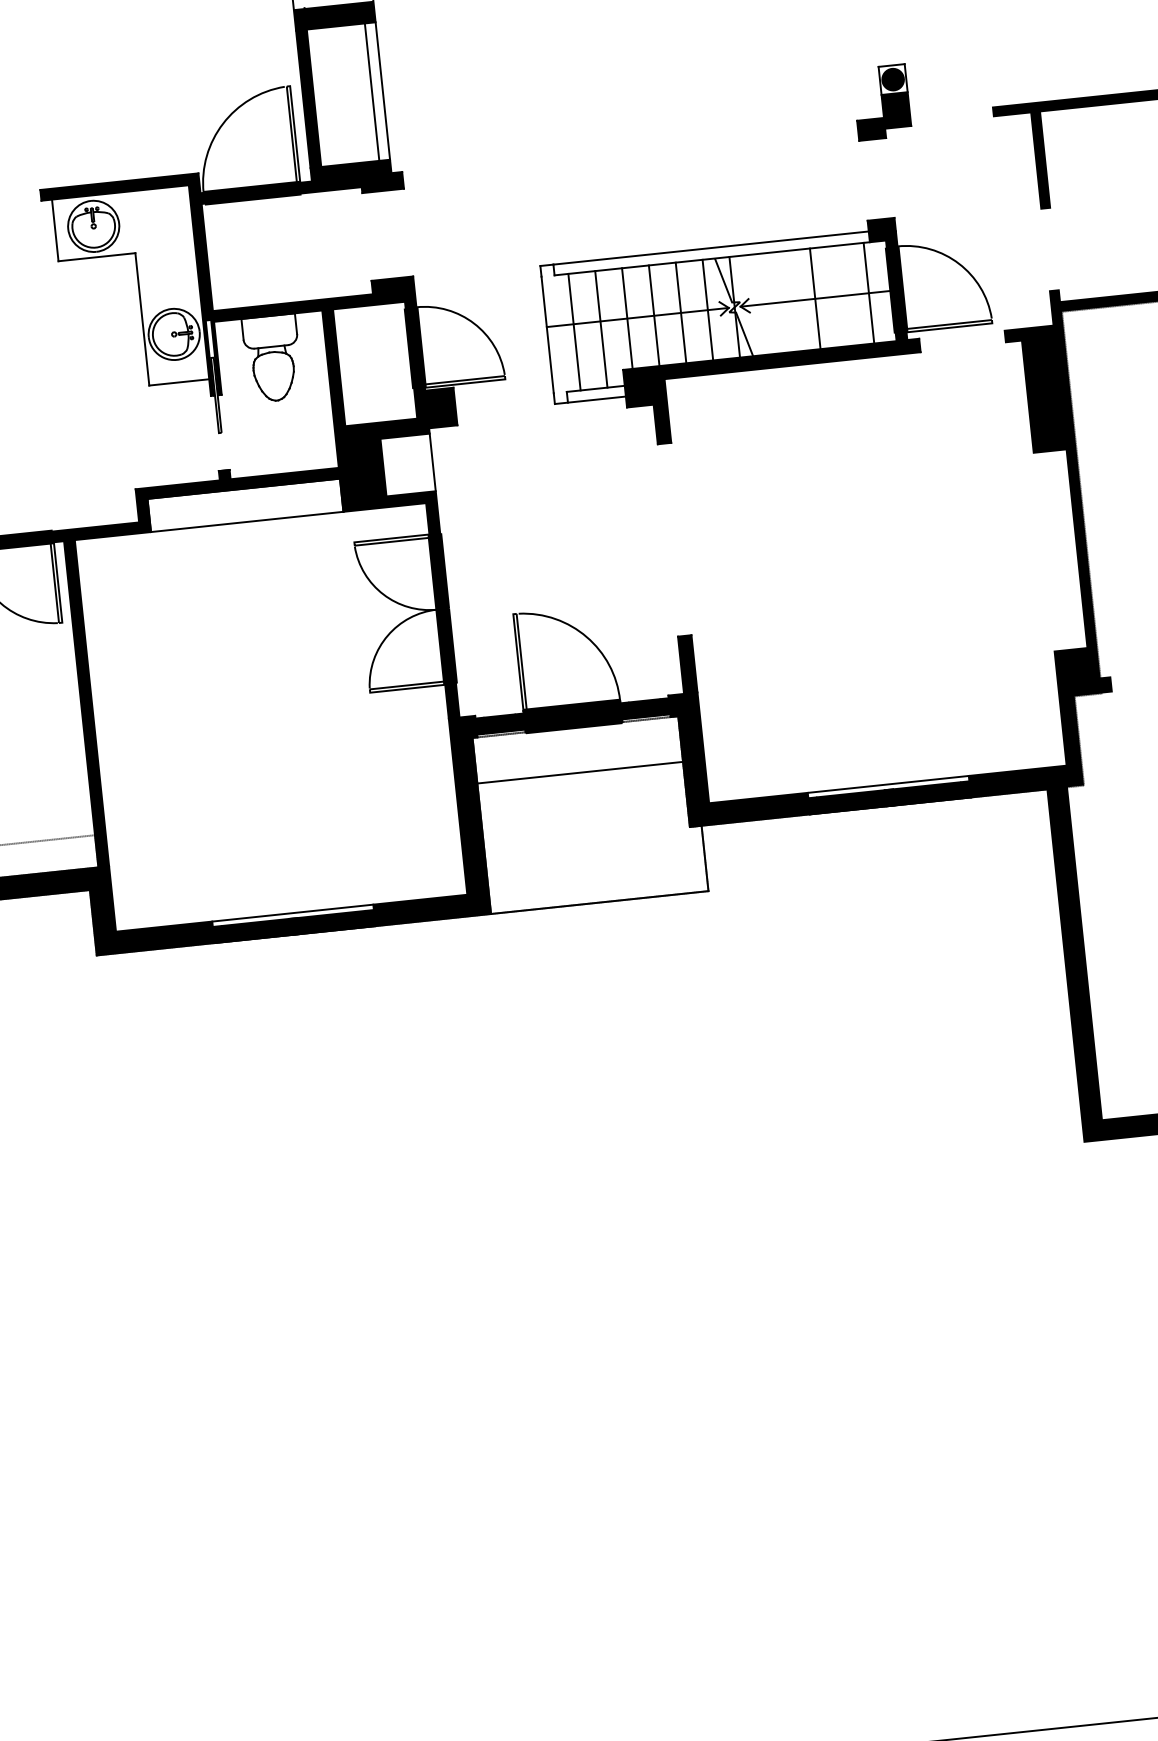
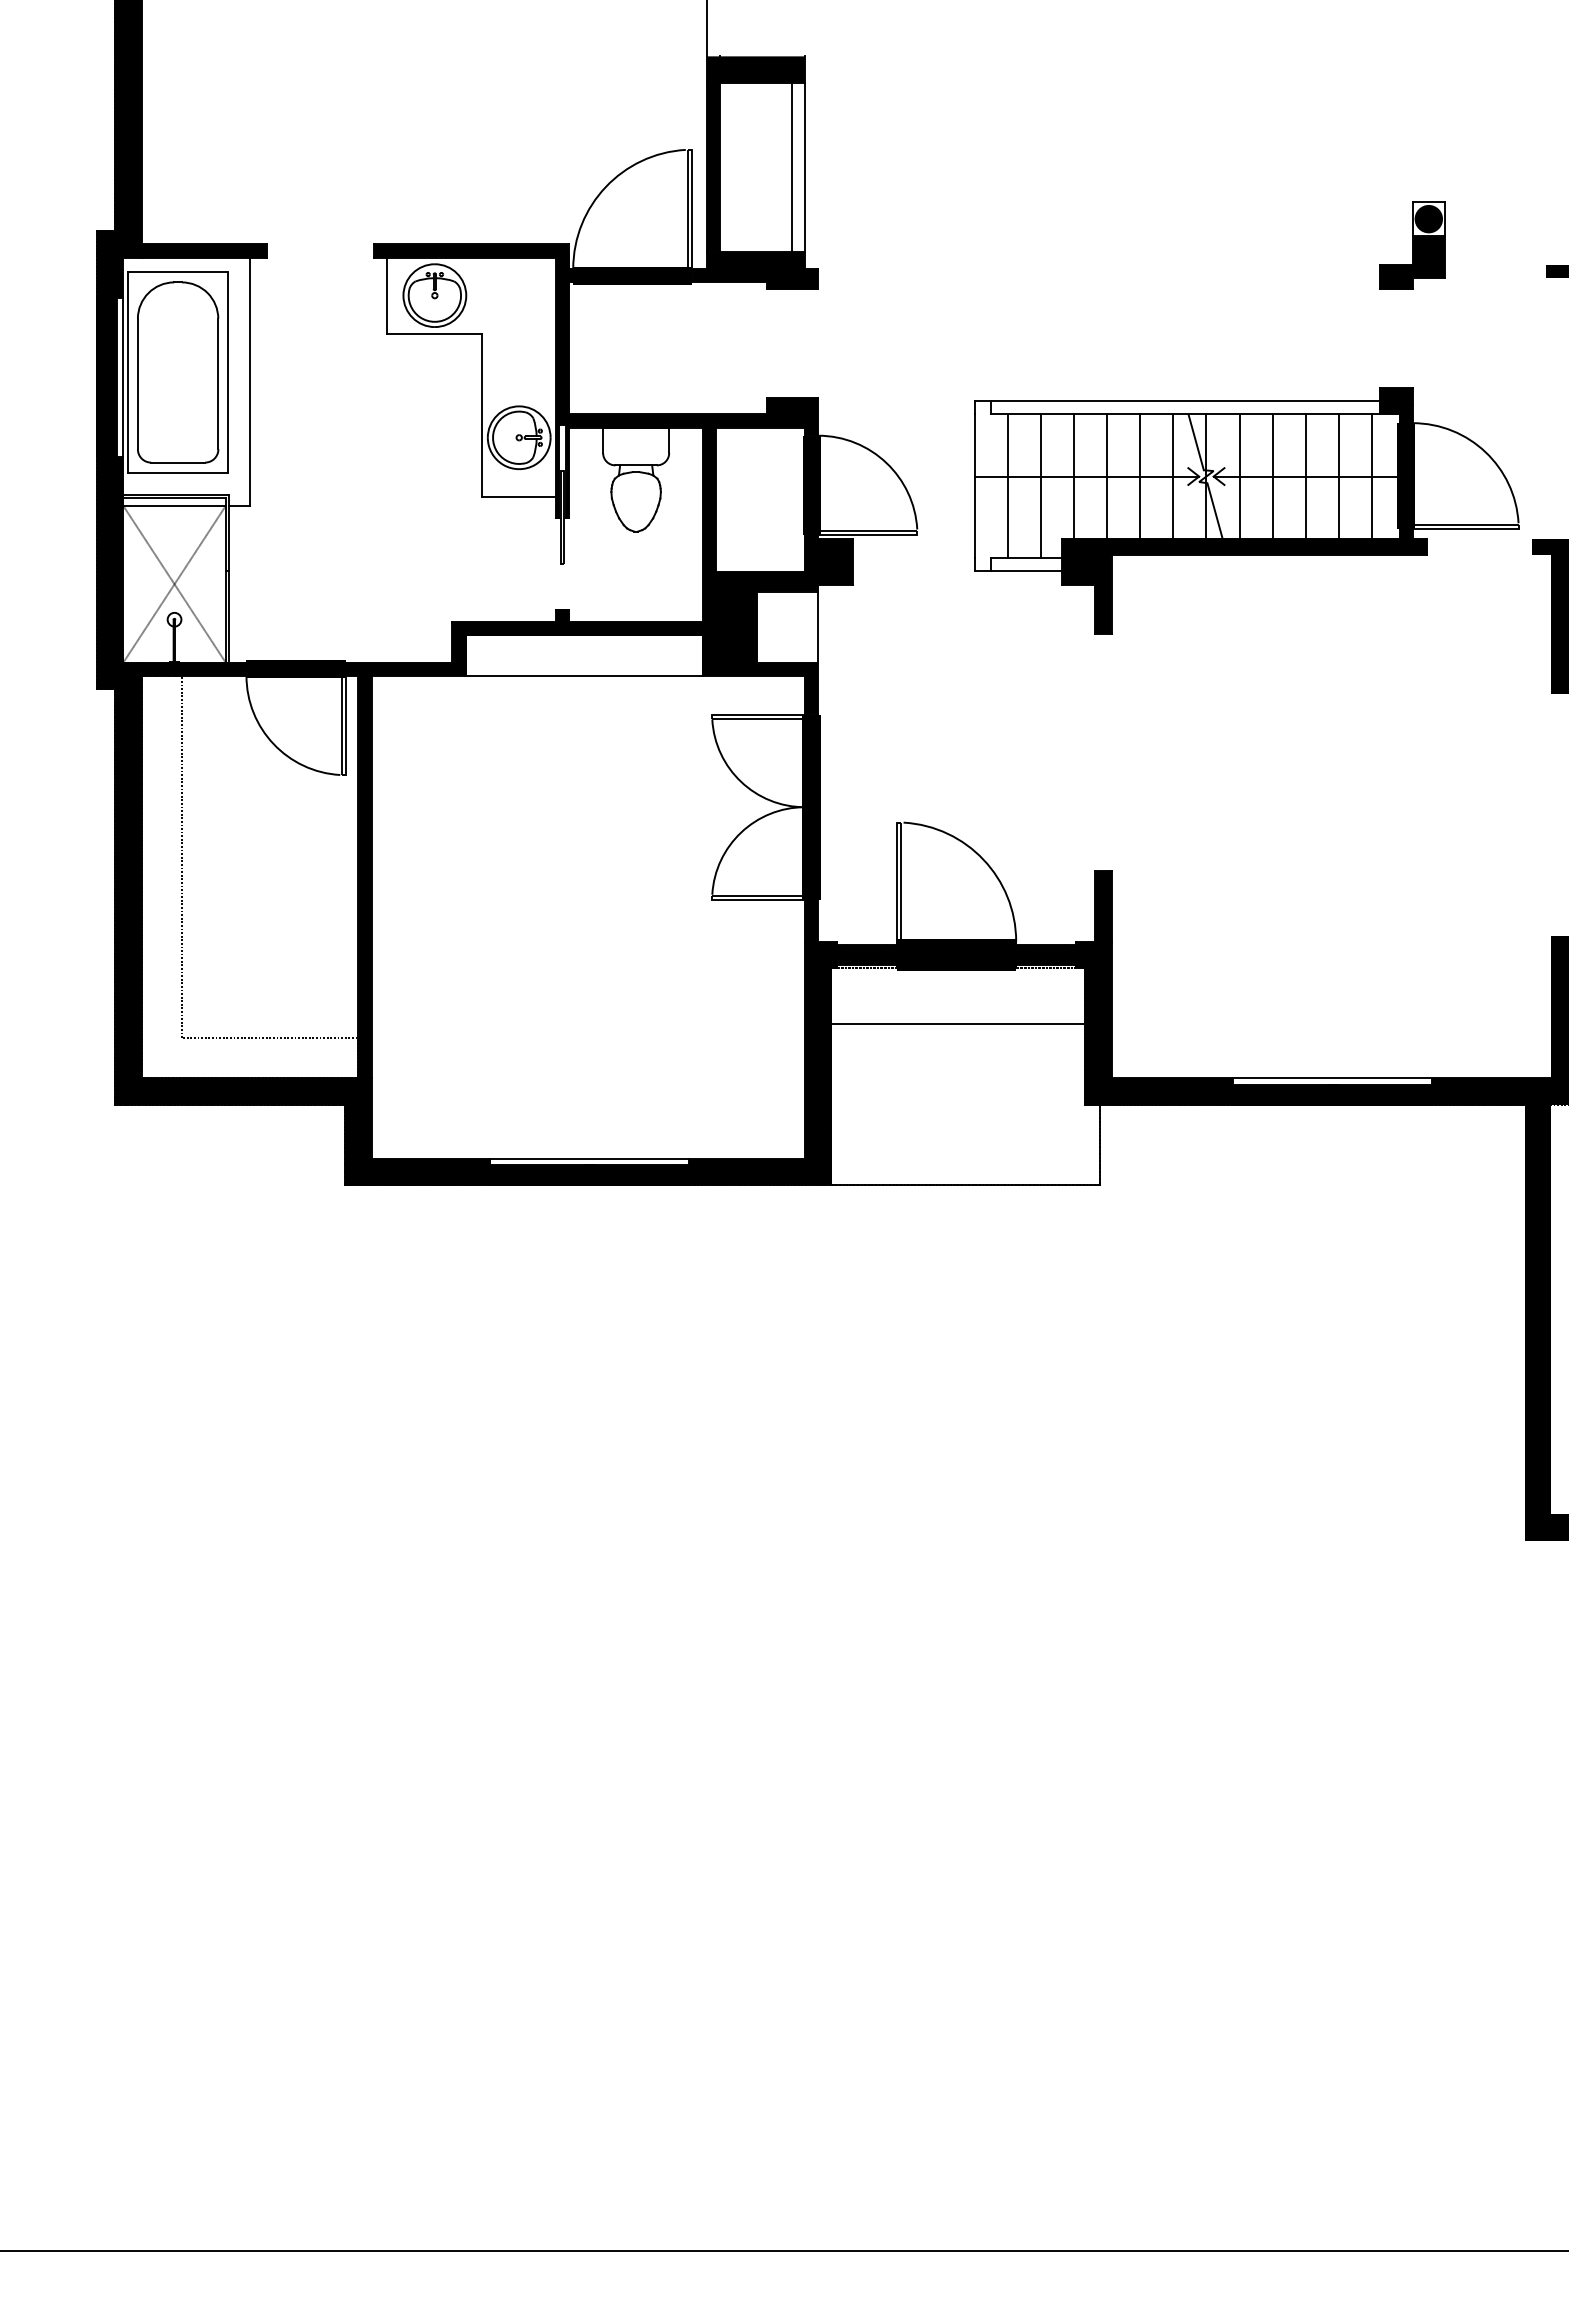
line: (841, 296) -> (1338, 476), added
line: (788, 301) -> (1272, 476), added
line: (761, 304) -> (1239, 476), added

